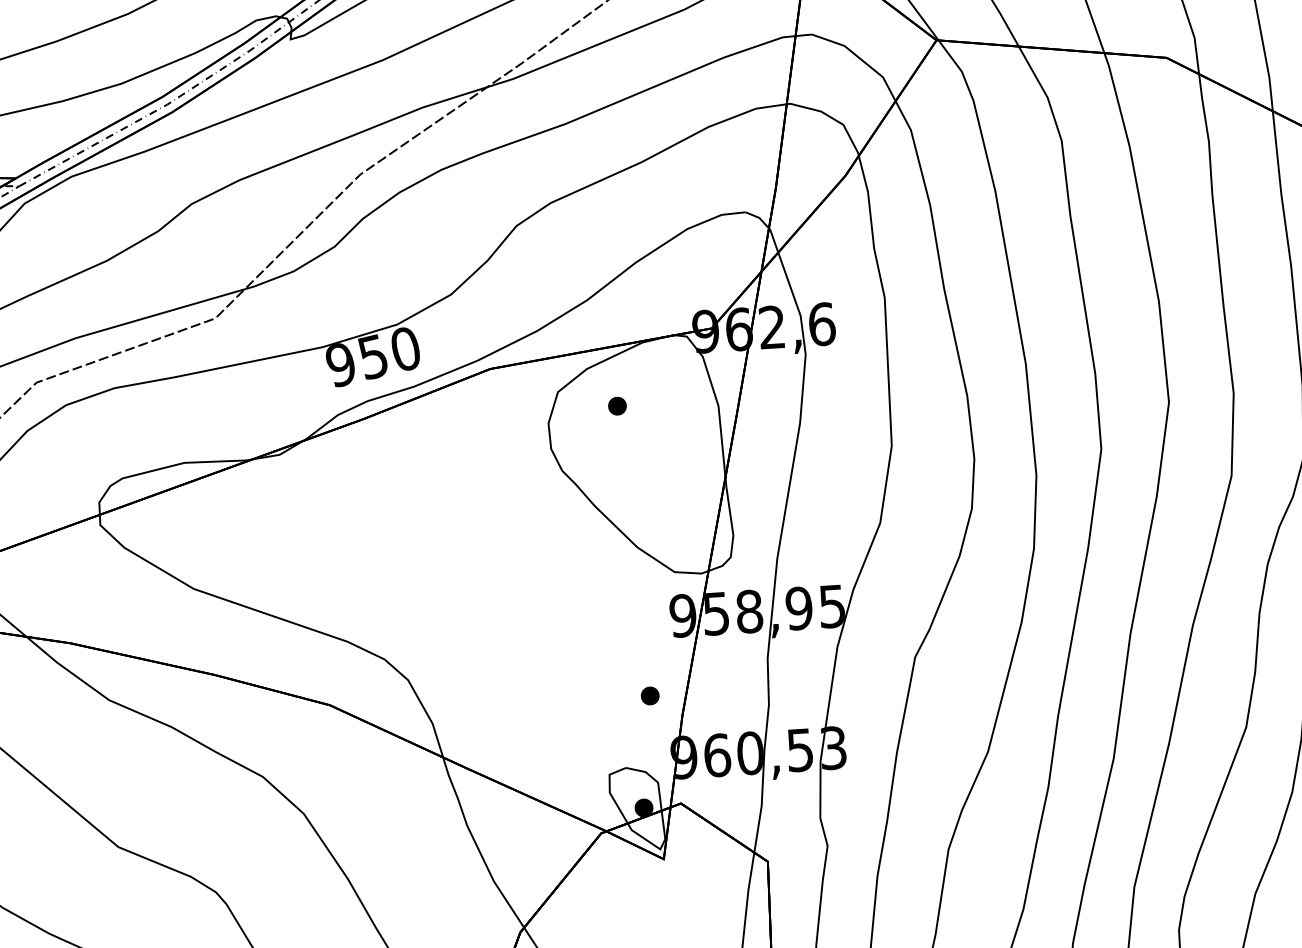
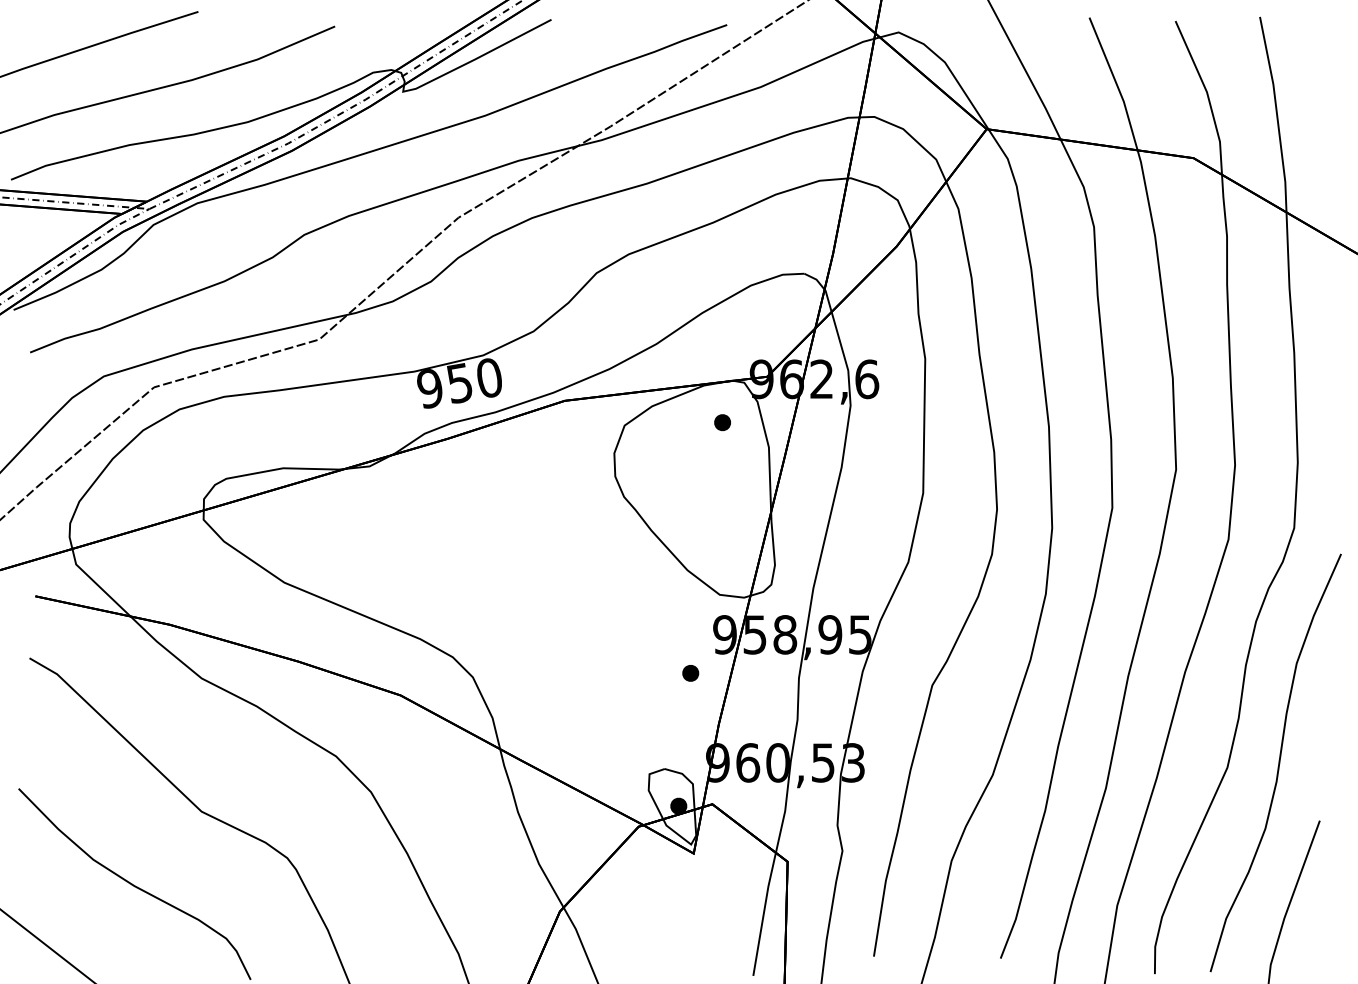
part: (617, 406) -> (722, 422), moved
part: (649, 696) -> (690, 673), moved

